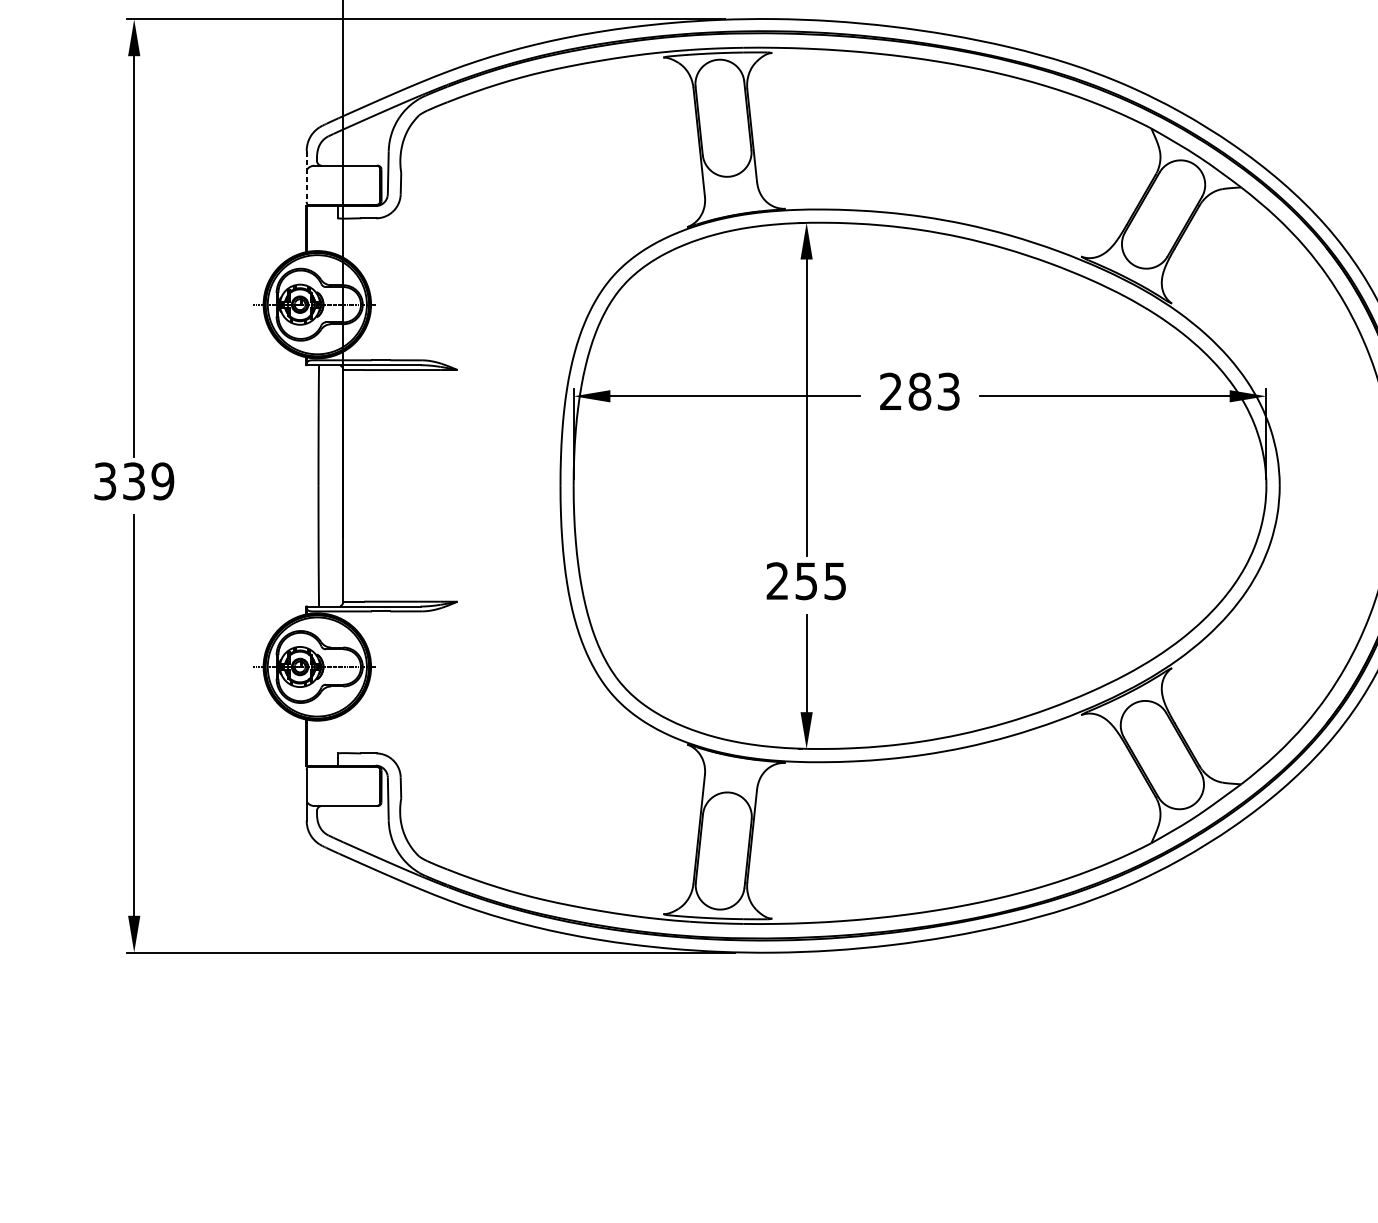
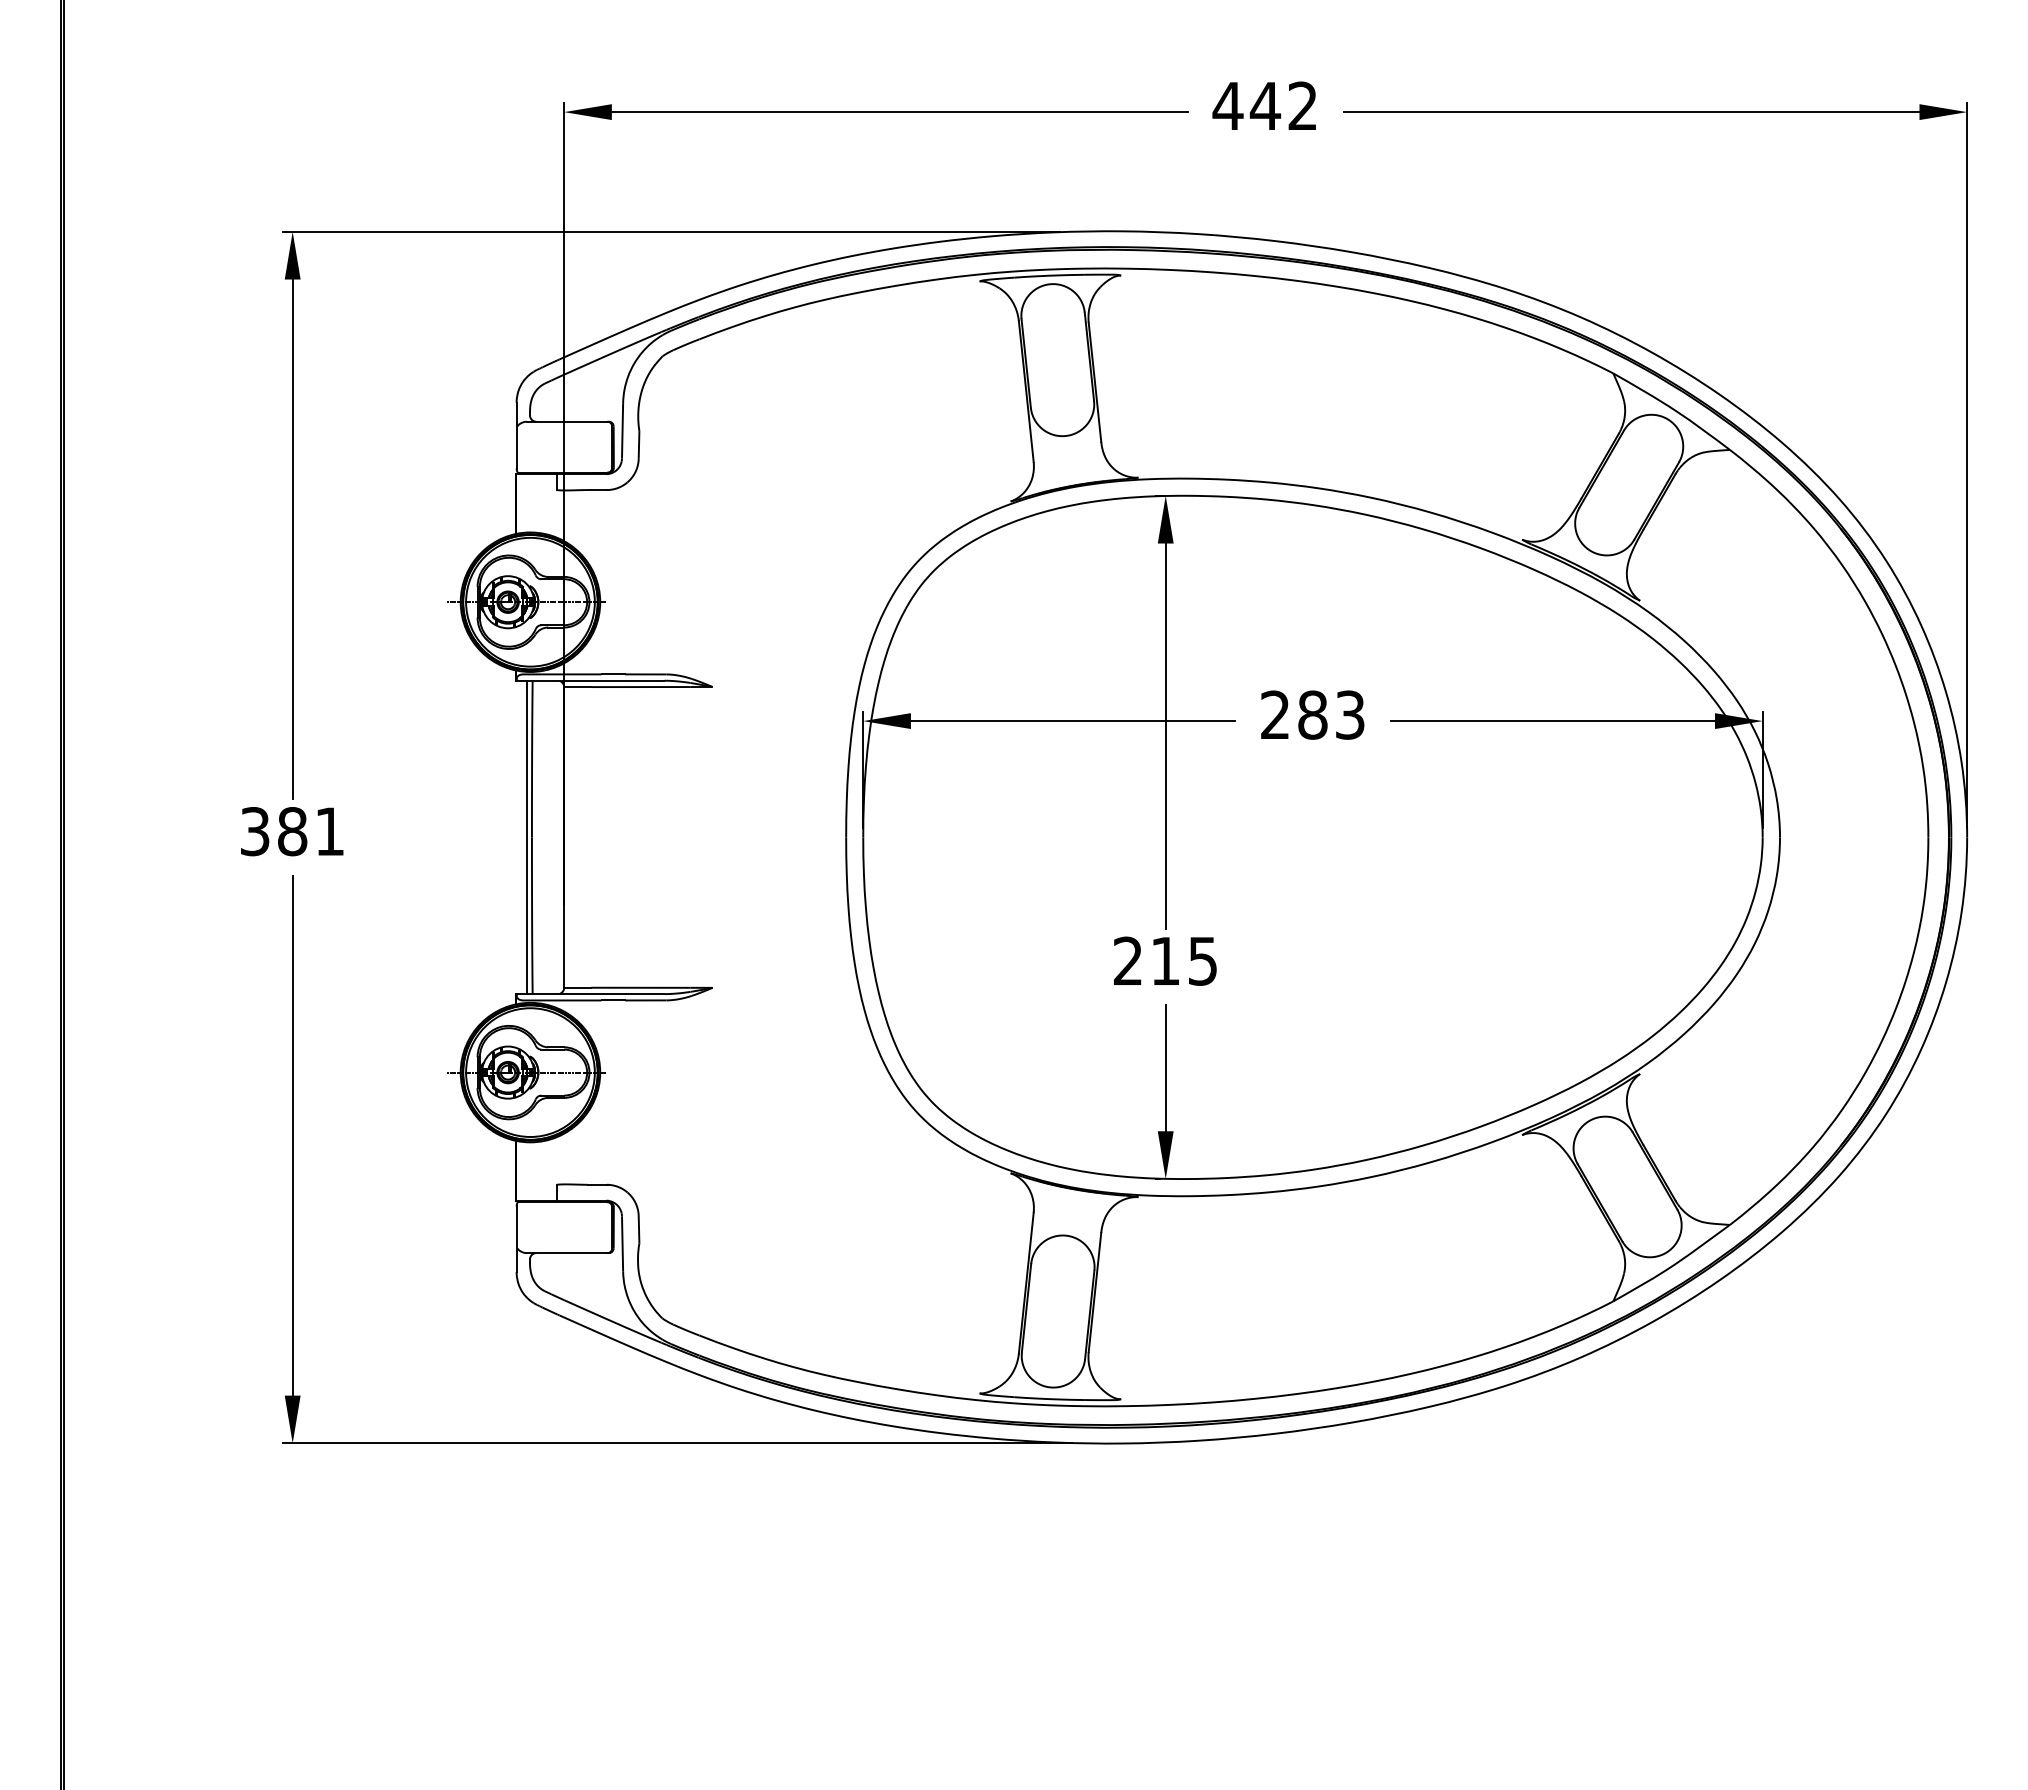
line: (306, 176) -> (516, 435), dashed -> solid
text: (148, 481) -> (311, 831), 339 -> 381
line: (315, 485) -> (527, 837), added
text: (806, 581) -> (1165, 961), 255 -> 215

